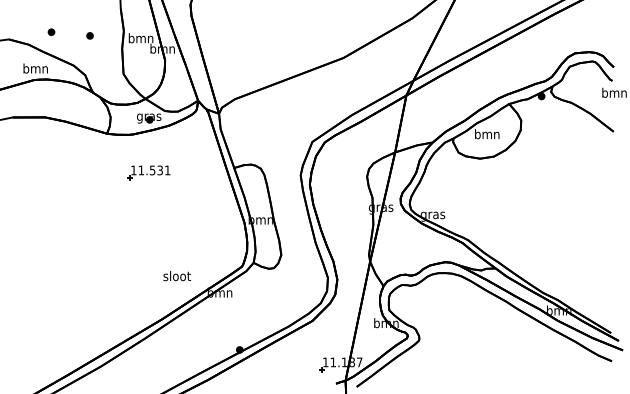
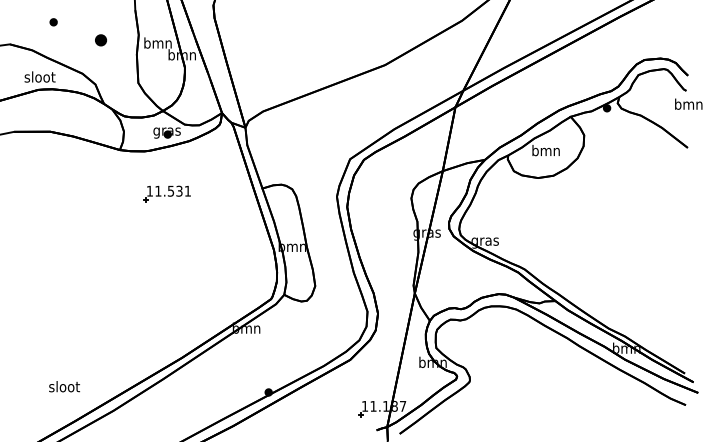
part: (51, 32) -> (53, 22), moved
part: (89, 35) -> (100, 40), size x1.6
text: (35, 68) -> (39, 76), bmn -> sloot
text: (177, 275) -> (64, 386), moved

